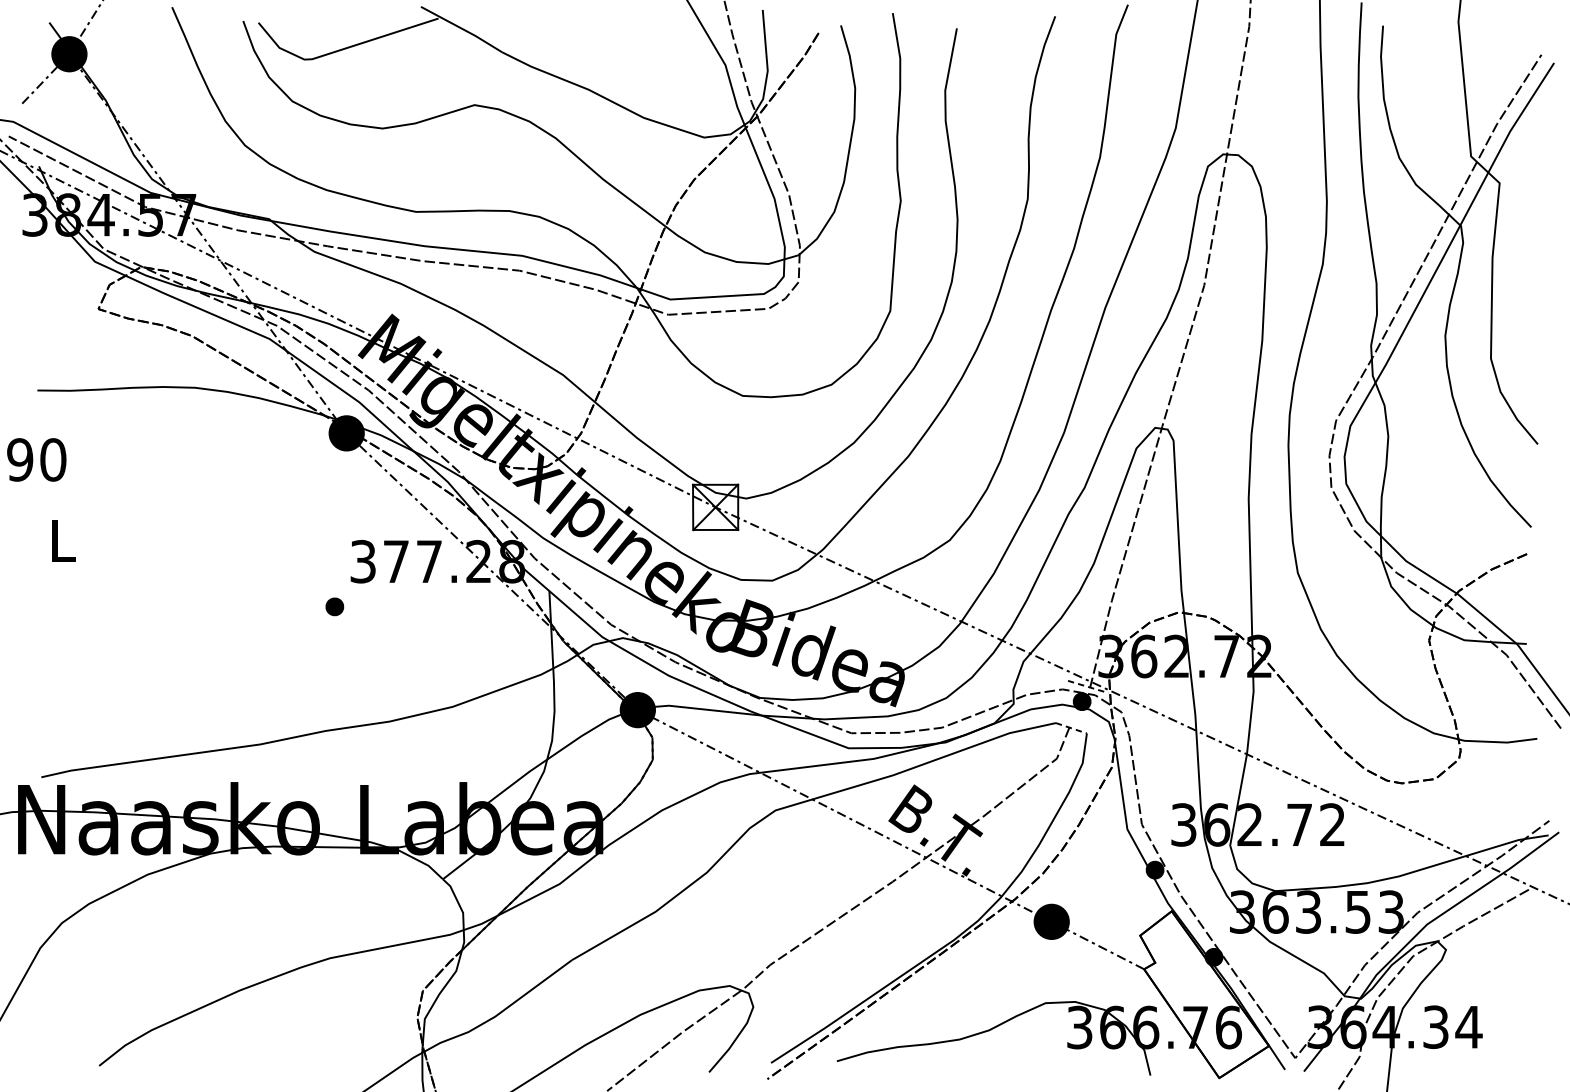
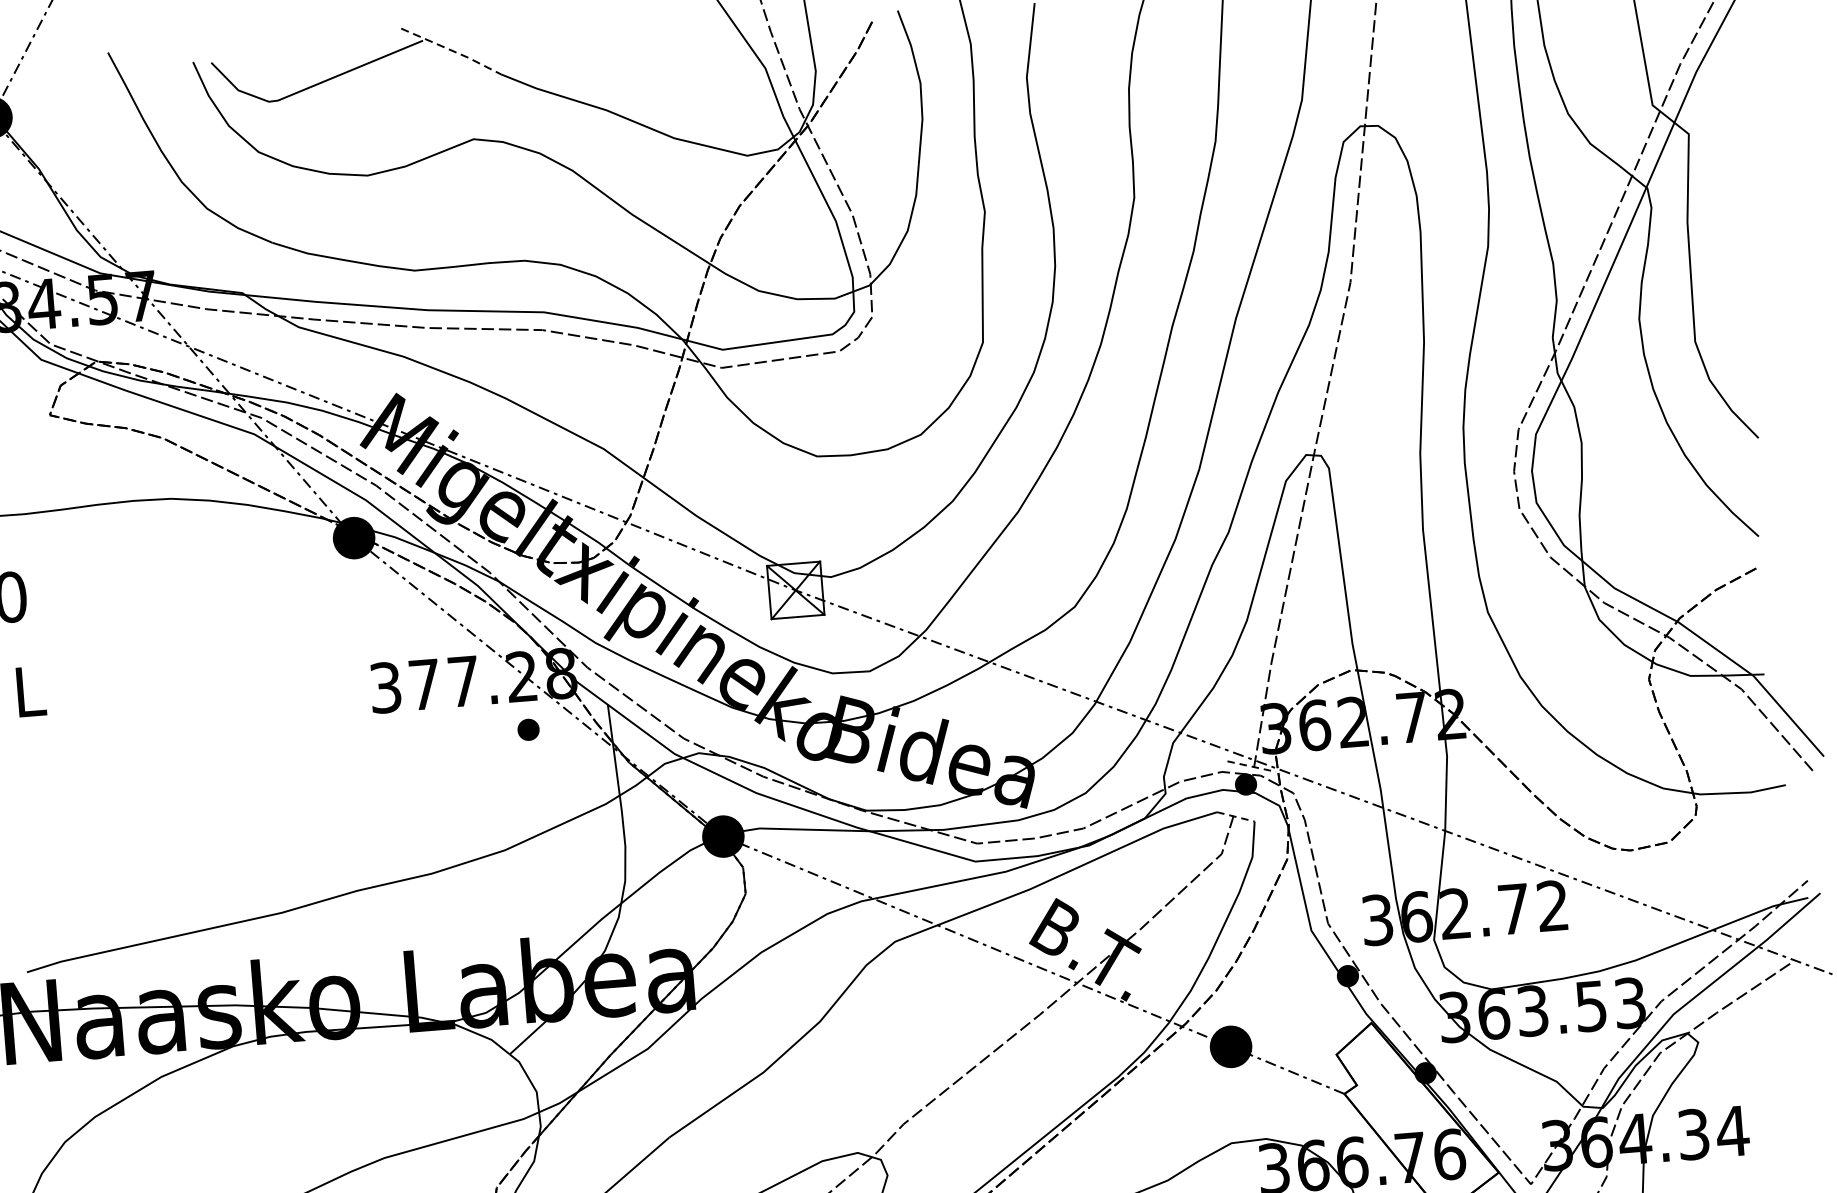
line: (463, 29) -> (453, 51), solid -> dashed
part: (334, 606) -> (528, 729), moved

